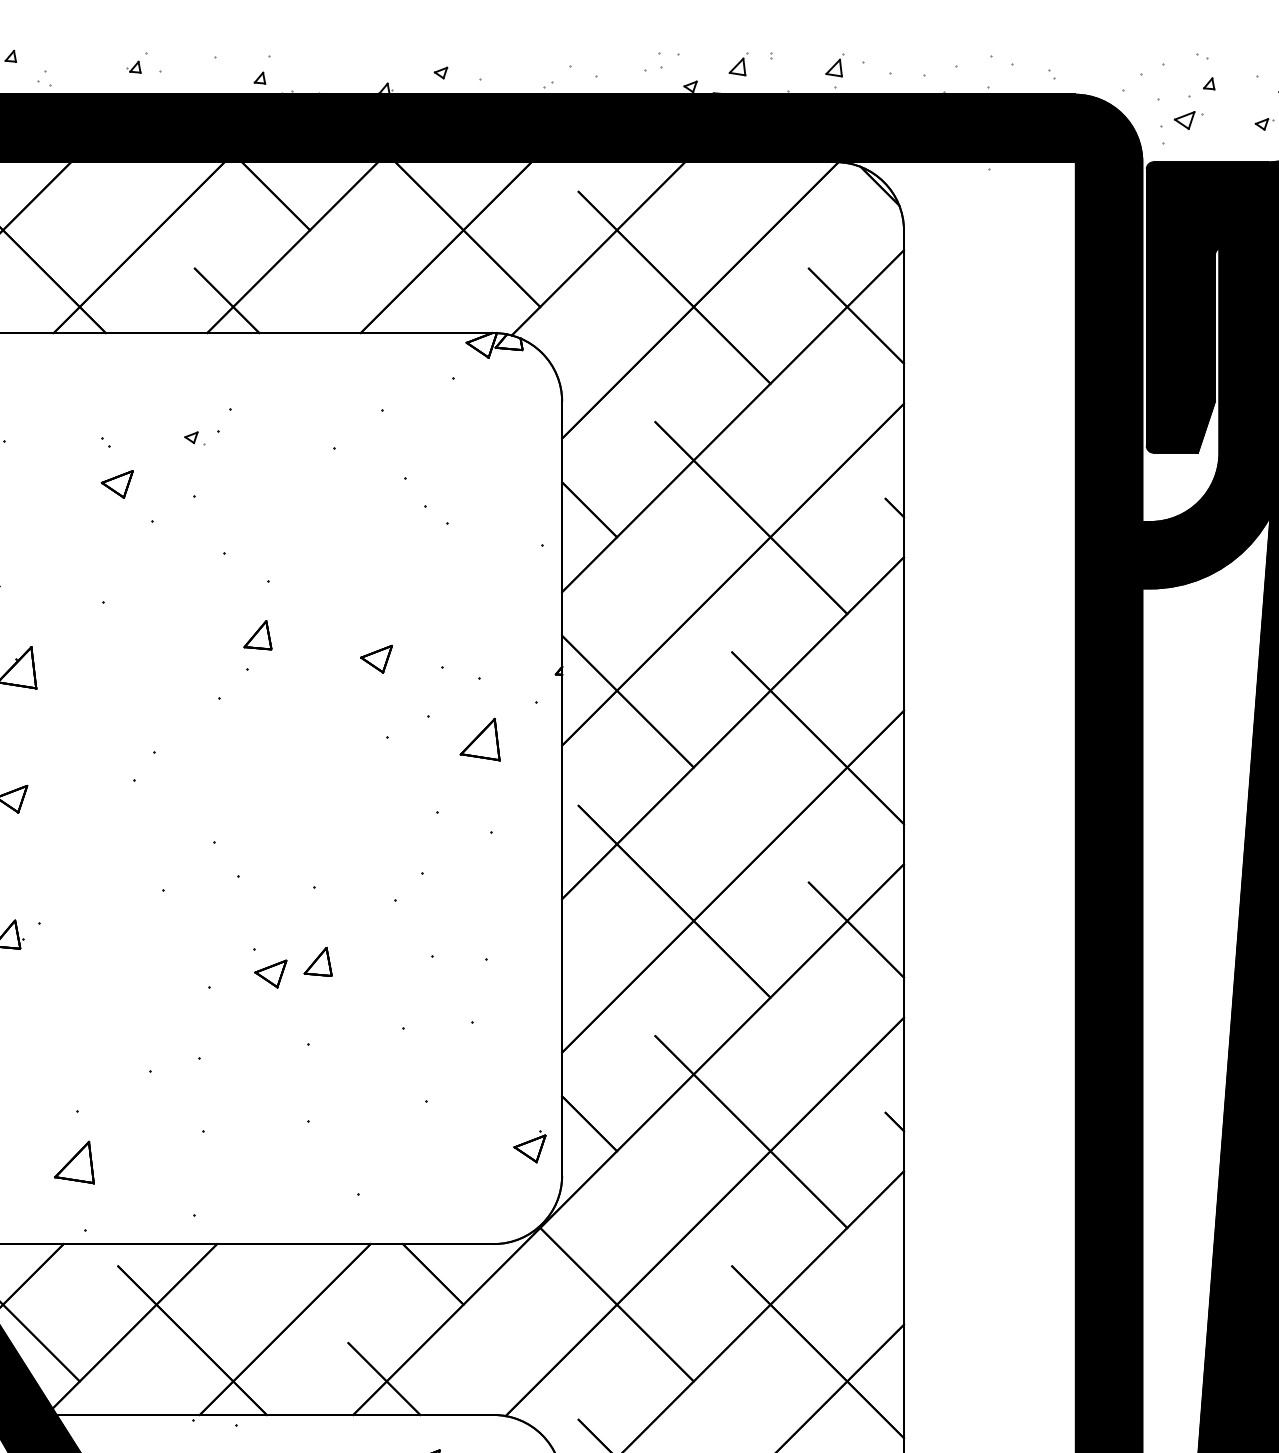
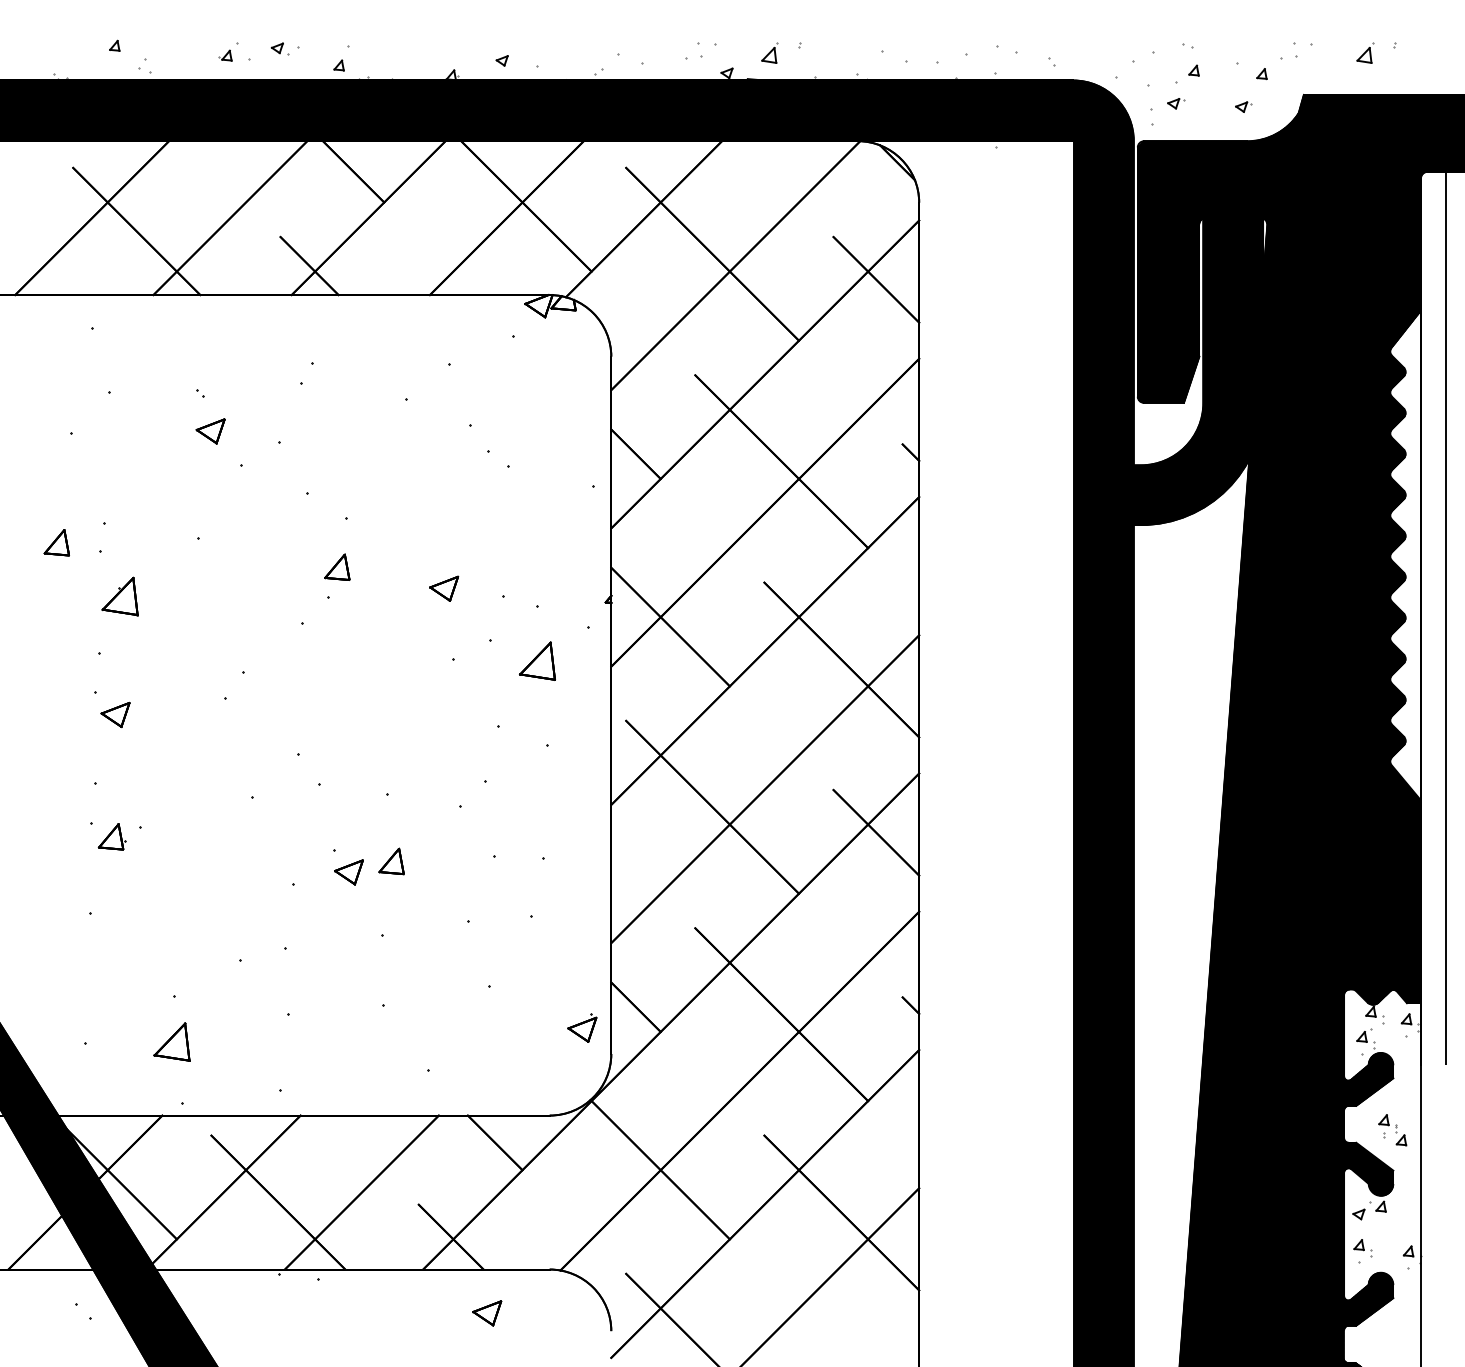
part: (834, 64) -> (856, 53), removed
part: (1189, 120) -> (1176, 103), size x0.62
part: (193, 437) -> (279, 48), moved

